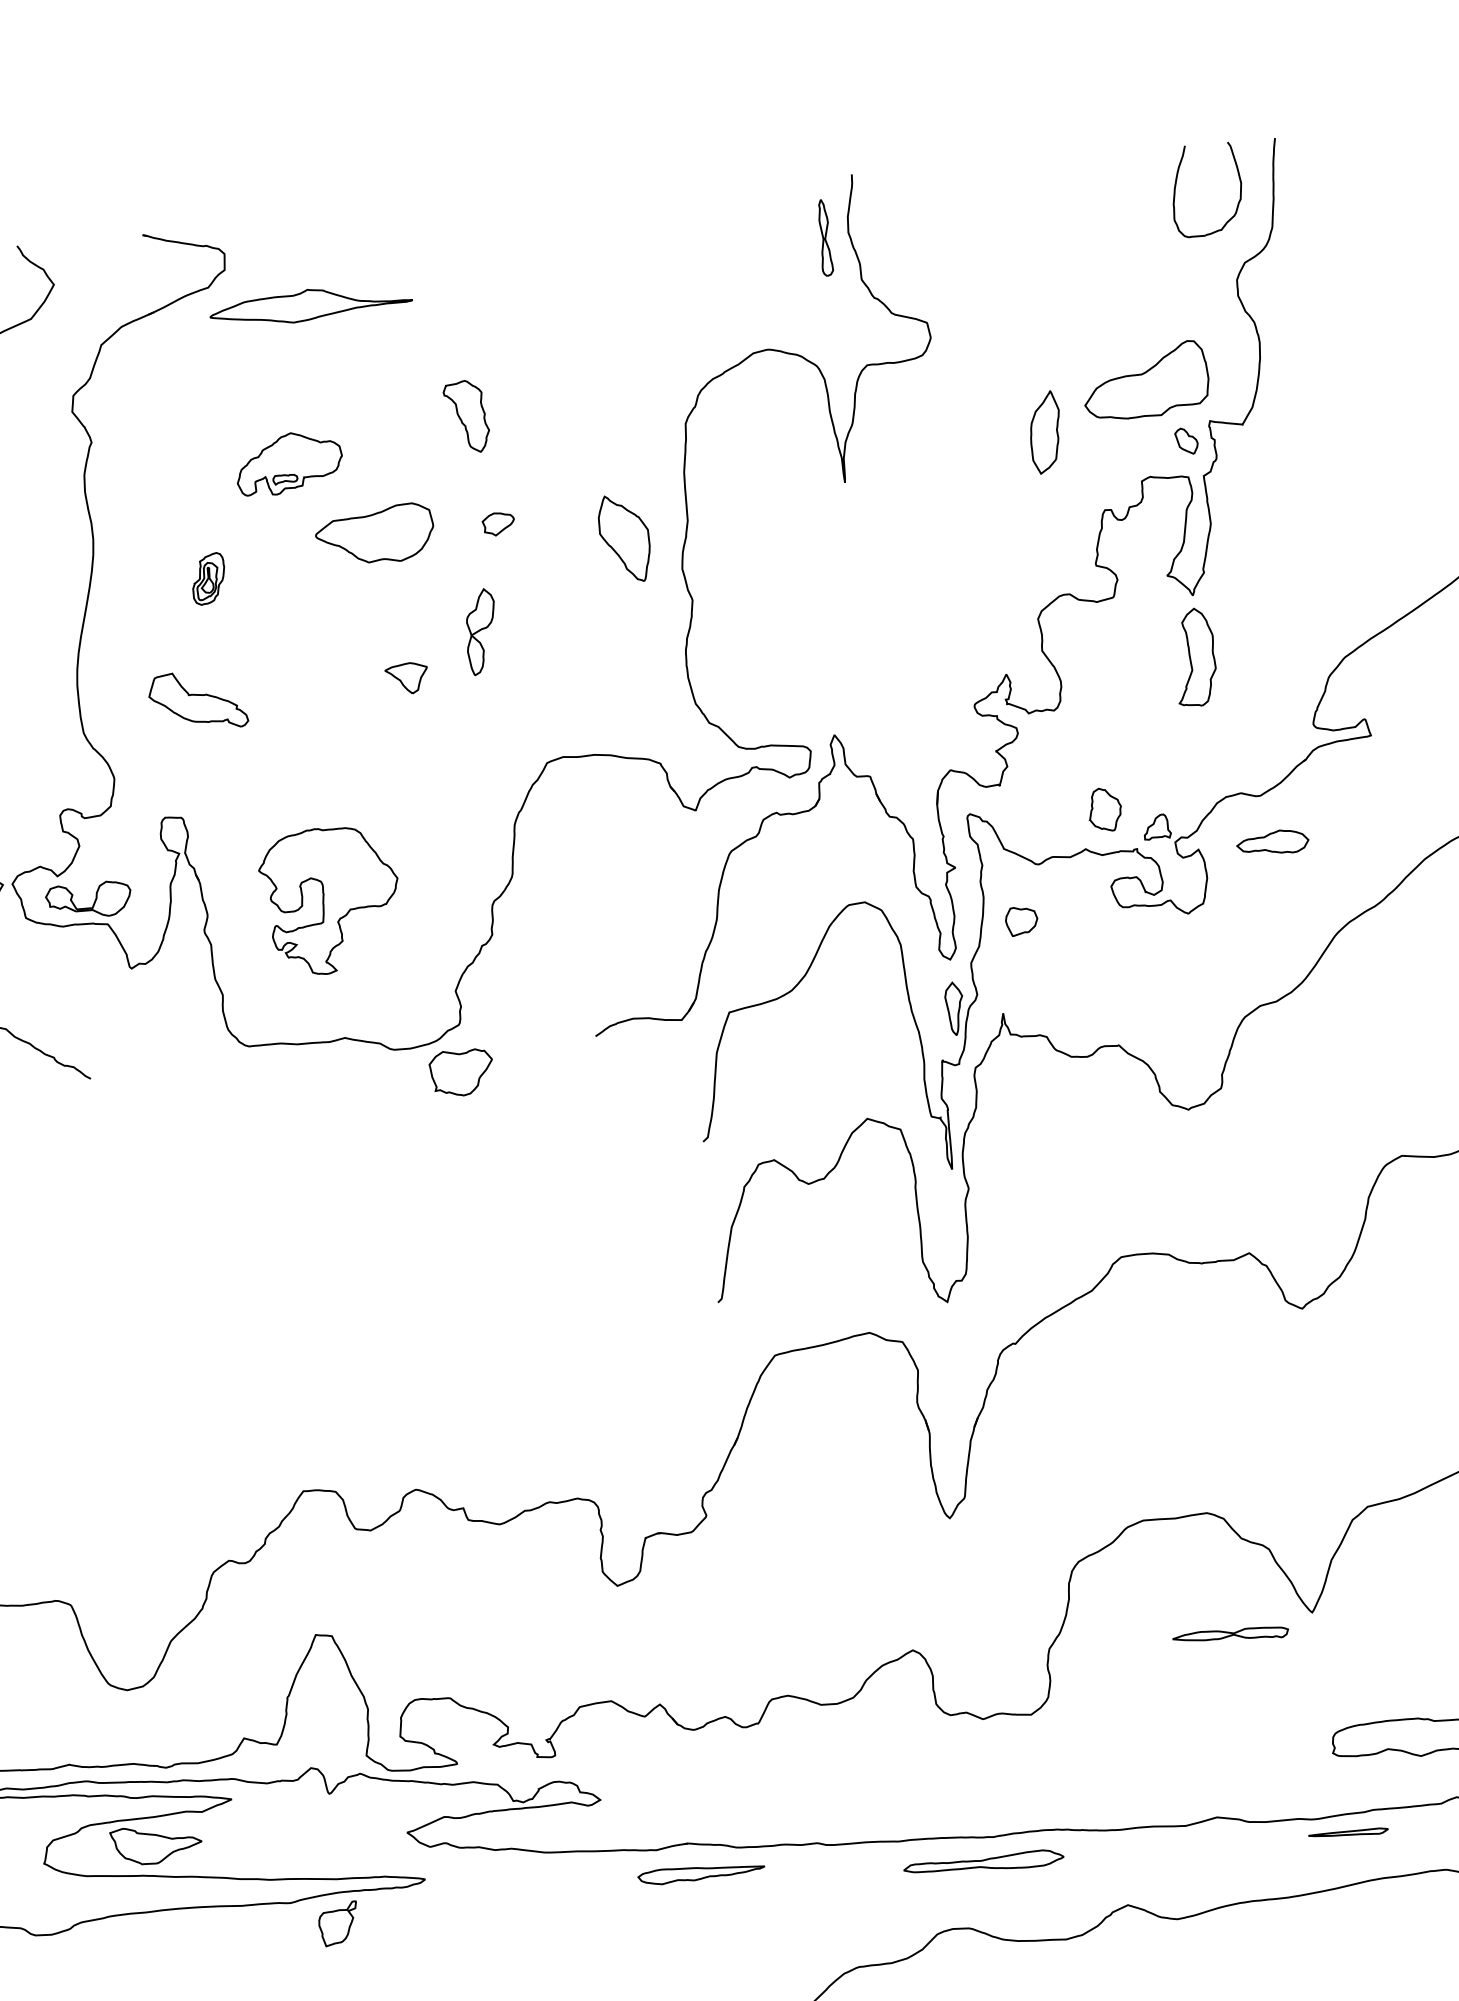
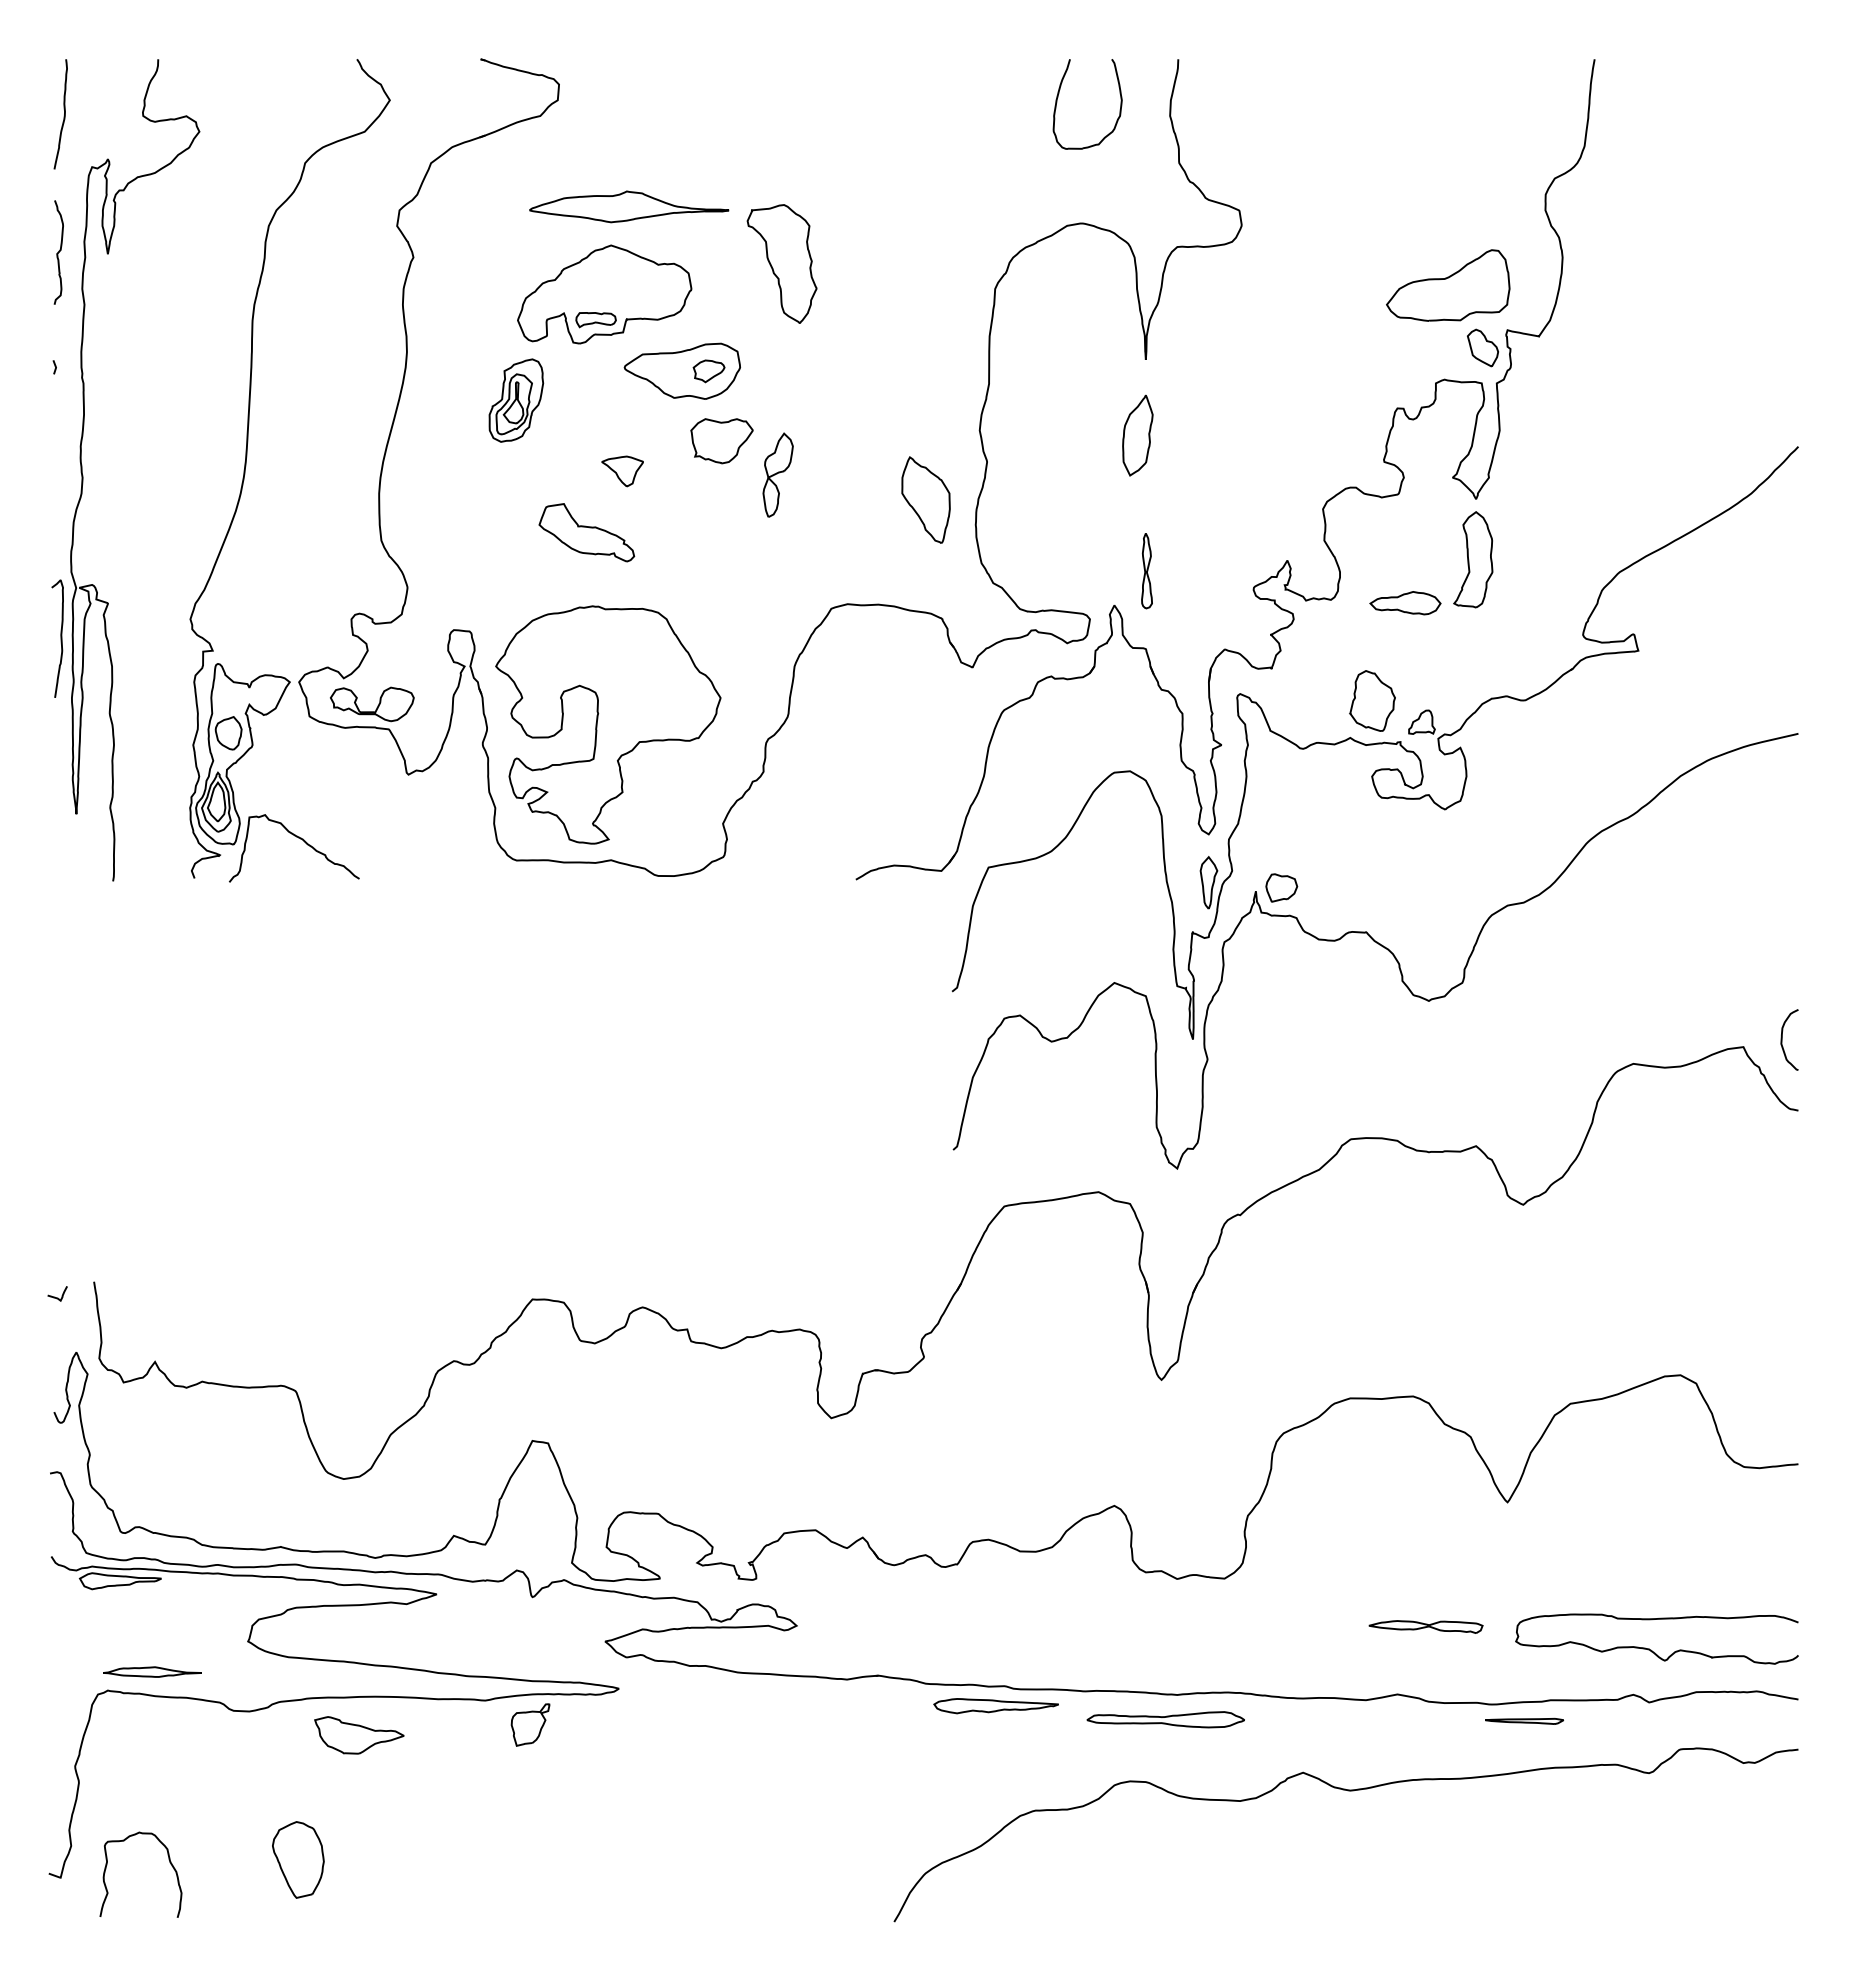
part: (1176, 185) -> (1058, 97), moved
part: (824, 238) -> (1146, 571), moved
part: (311, 304) -> (629, 206), moved
part: (466, 416) -> (781, 263), size x1.67
part: (1045, 432) -> (1137, 435), moved
part: (1186, 440) -> (1482, 347), size x1.43
part: (289, 463) -> (604, 294), size x1.67
part: (498, 524) -> (708, 371), moved
part: (624, 538) -> (925, 499), moved
part: (208, 578) -> (516, 400), size x1.67
part: (406, 678) -> (622, 471), moved
part: (197, 700) -> (586, 532), moved
part: (1105, 809) -> (1372, 700), size x1.43
part: (1272, 842) -> (1405, 603), moved
part: (330, 900) -> (608, 724), size x1.67
part: (1021, 920) -> (1281, 887), moved
part: (461, 1073) -> (721, 441), moved
part: (1230, 1635) -> (1425, 1626), moved
part: (156, 1844) -> (359, 1735), moved
part: (700, 1873) -> (995, 1706), moved

